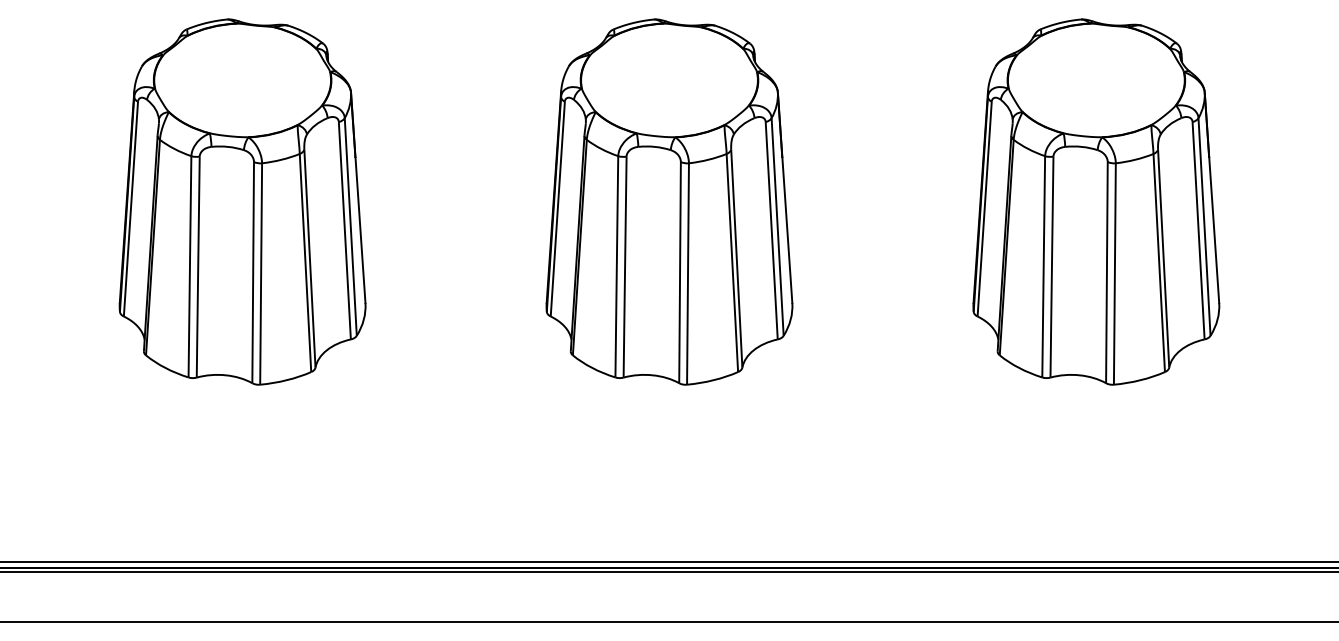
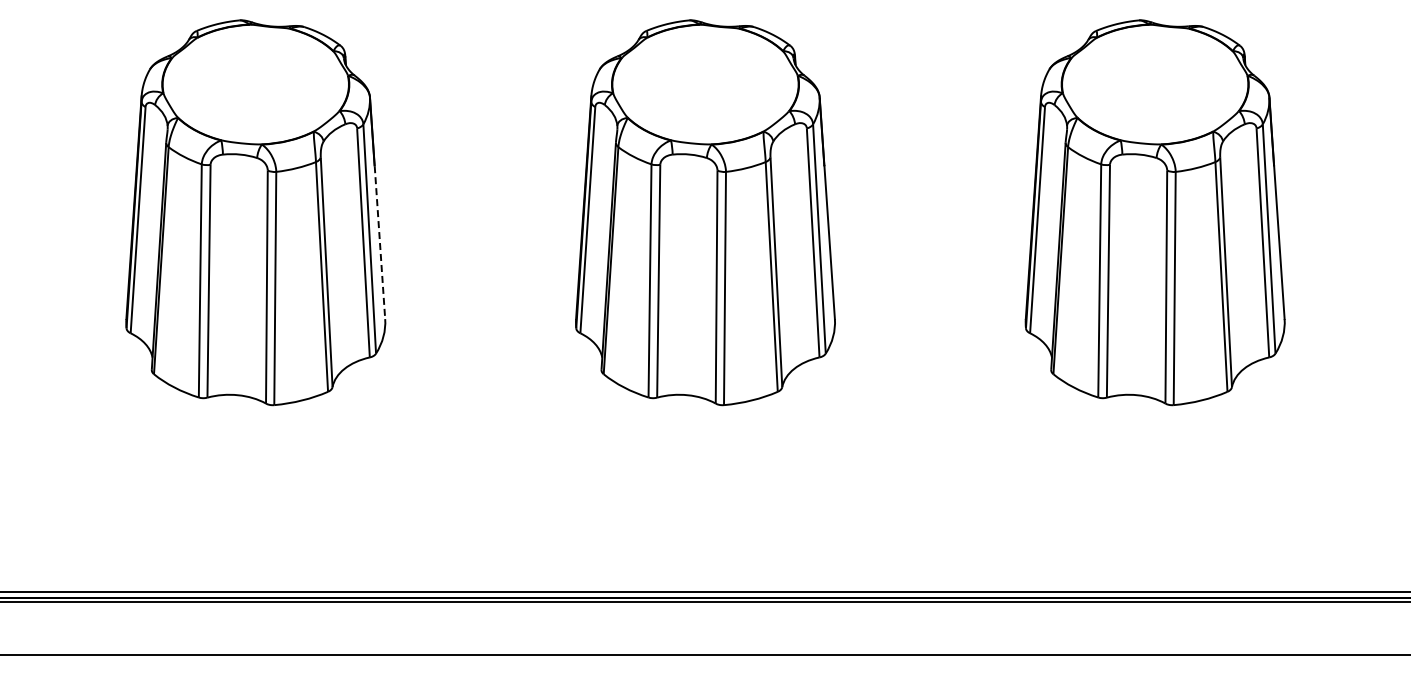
line: (360, 230) -> (379, 242), solid -> dashed

